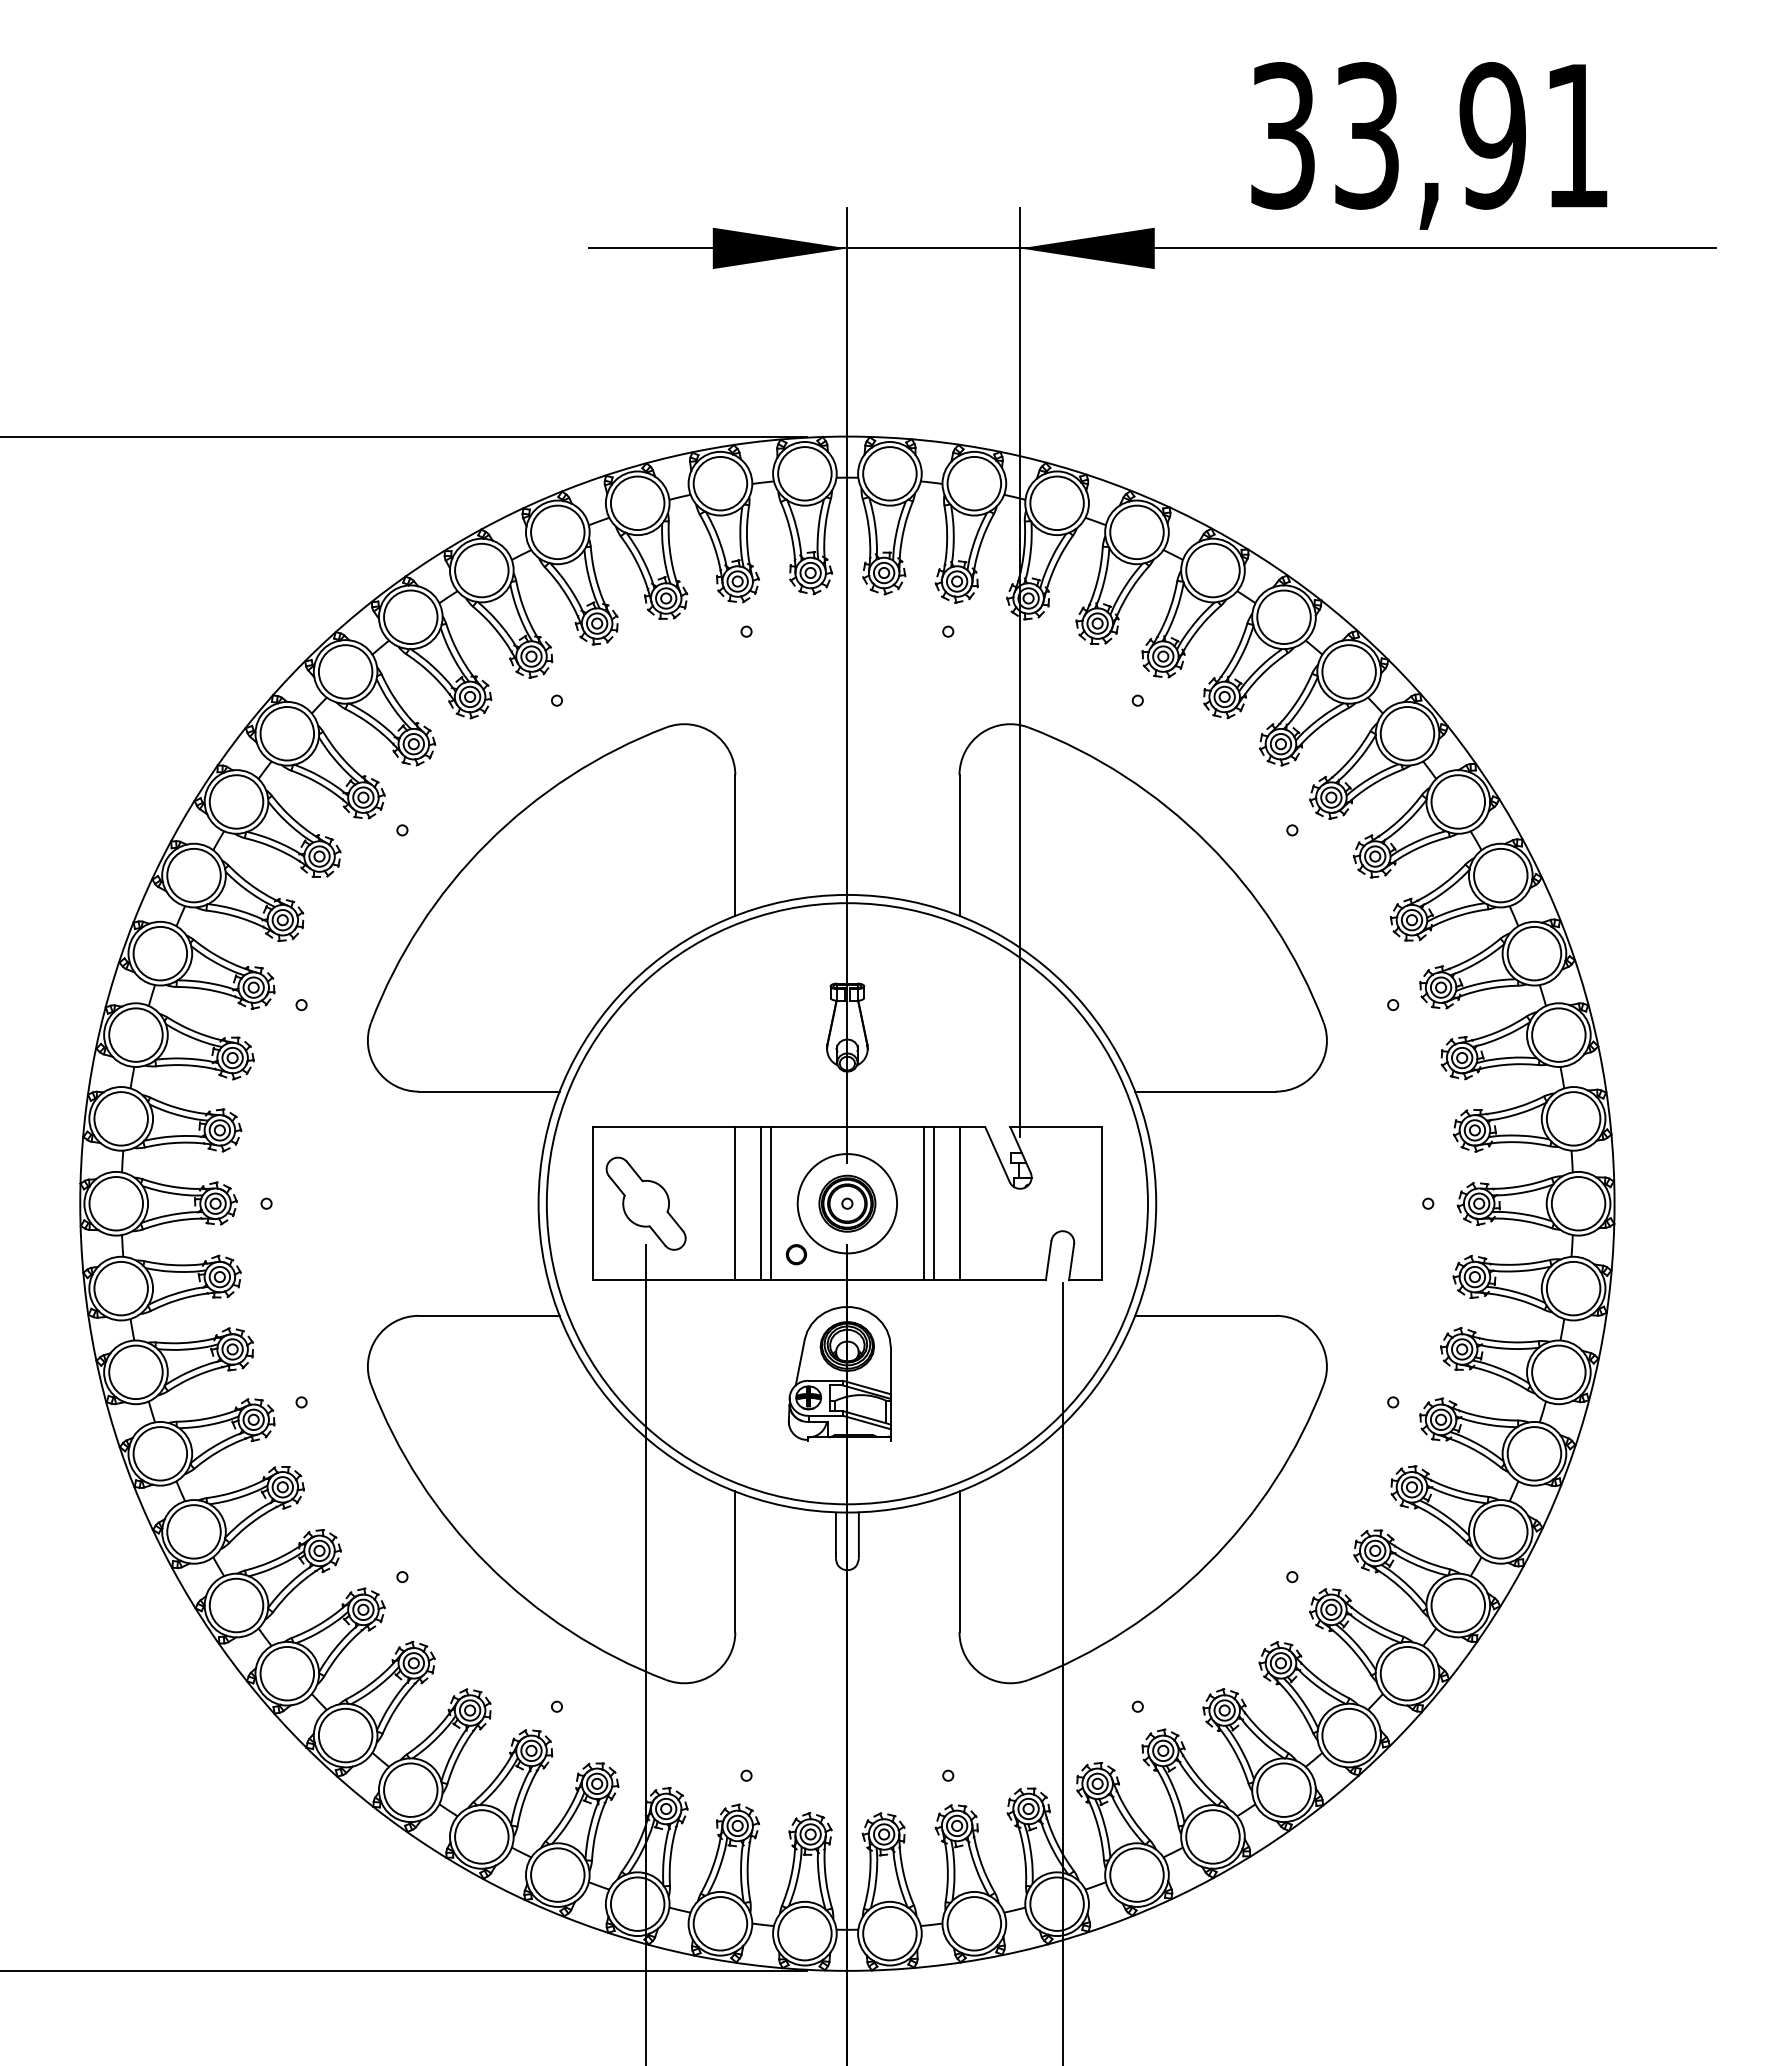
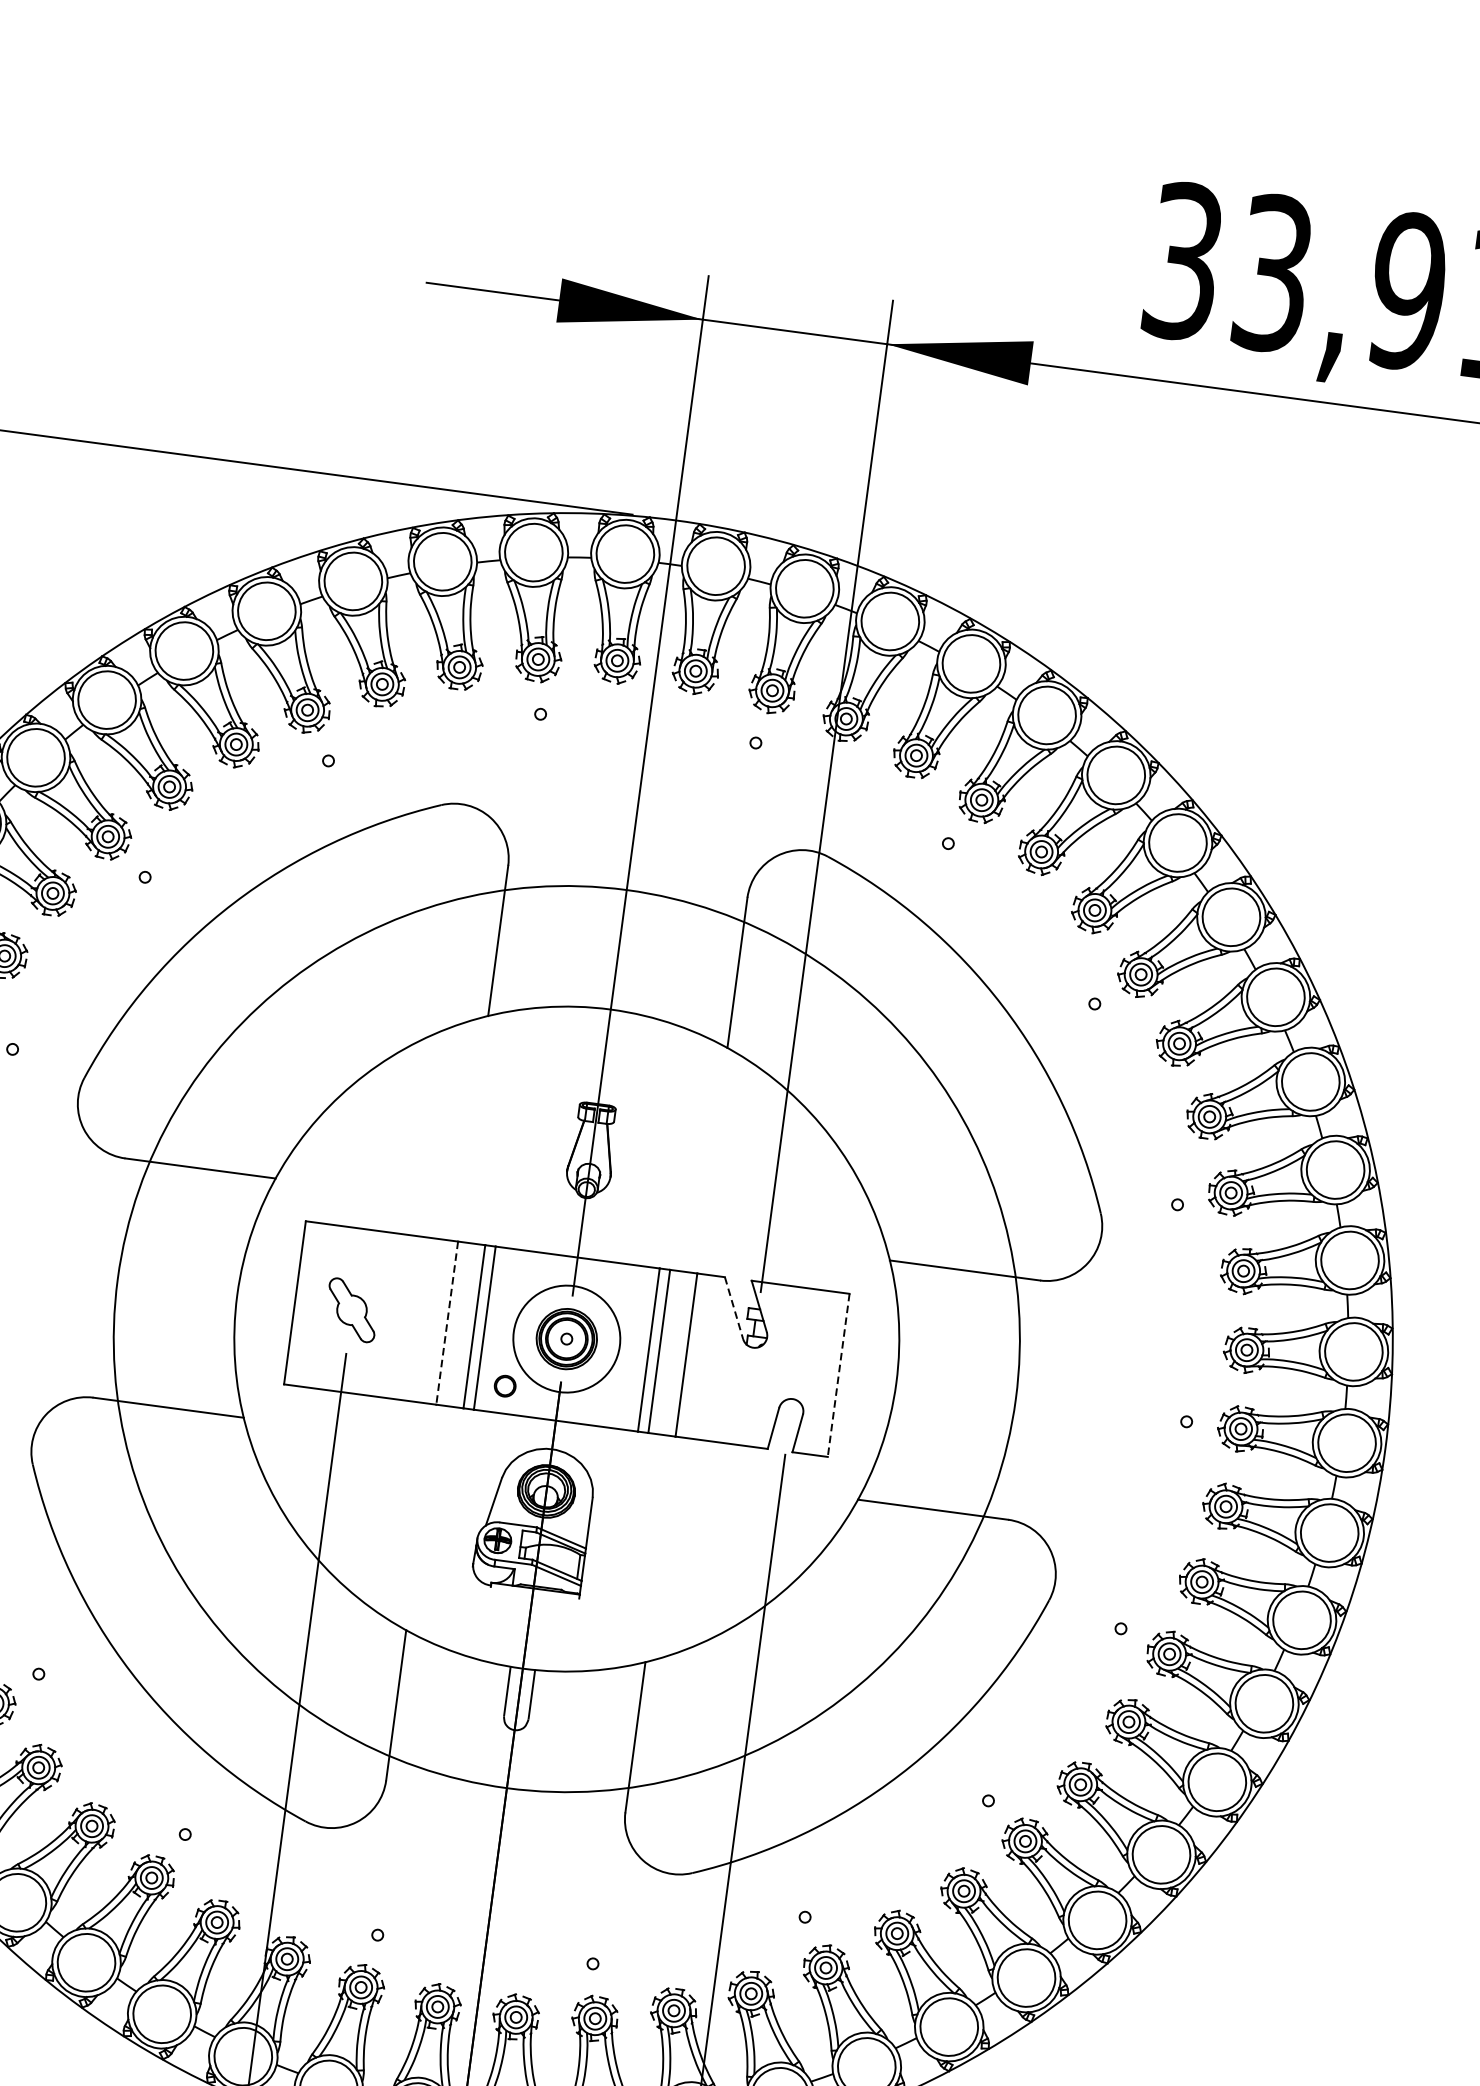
line: (997, 1154) -> (734, 1307), solid -> dashed
part: (645, 1203) -> (351, 1310), size x0.6
circle: (846, 1203) -> (565, 1338), size x1.4
line: (735, 1204) -> (447, 1323), solid -> dashed
line: (1102, 1204) -> (838, 1376), solid -> dashed

